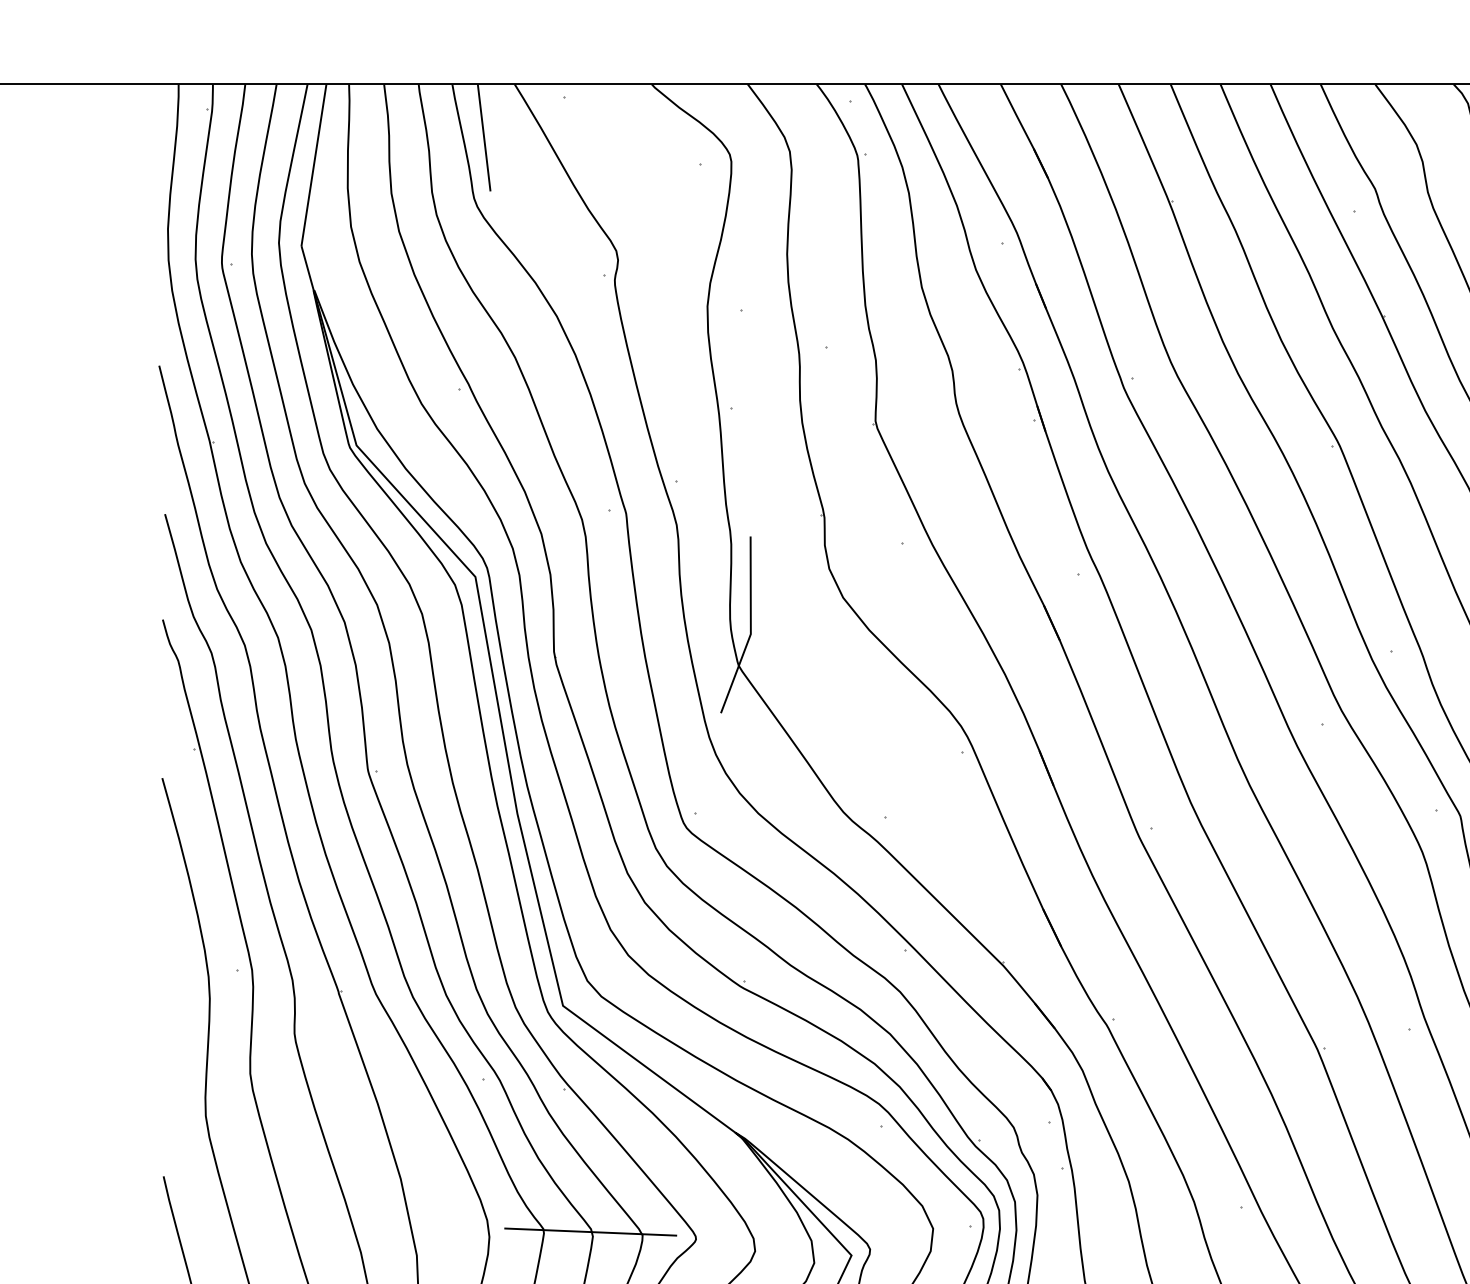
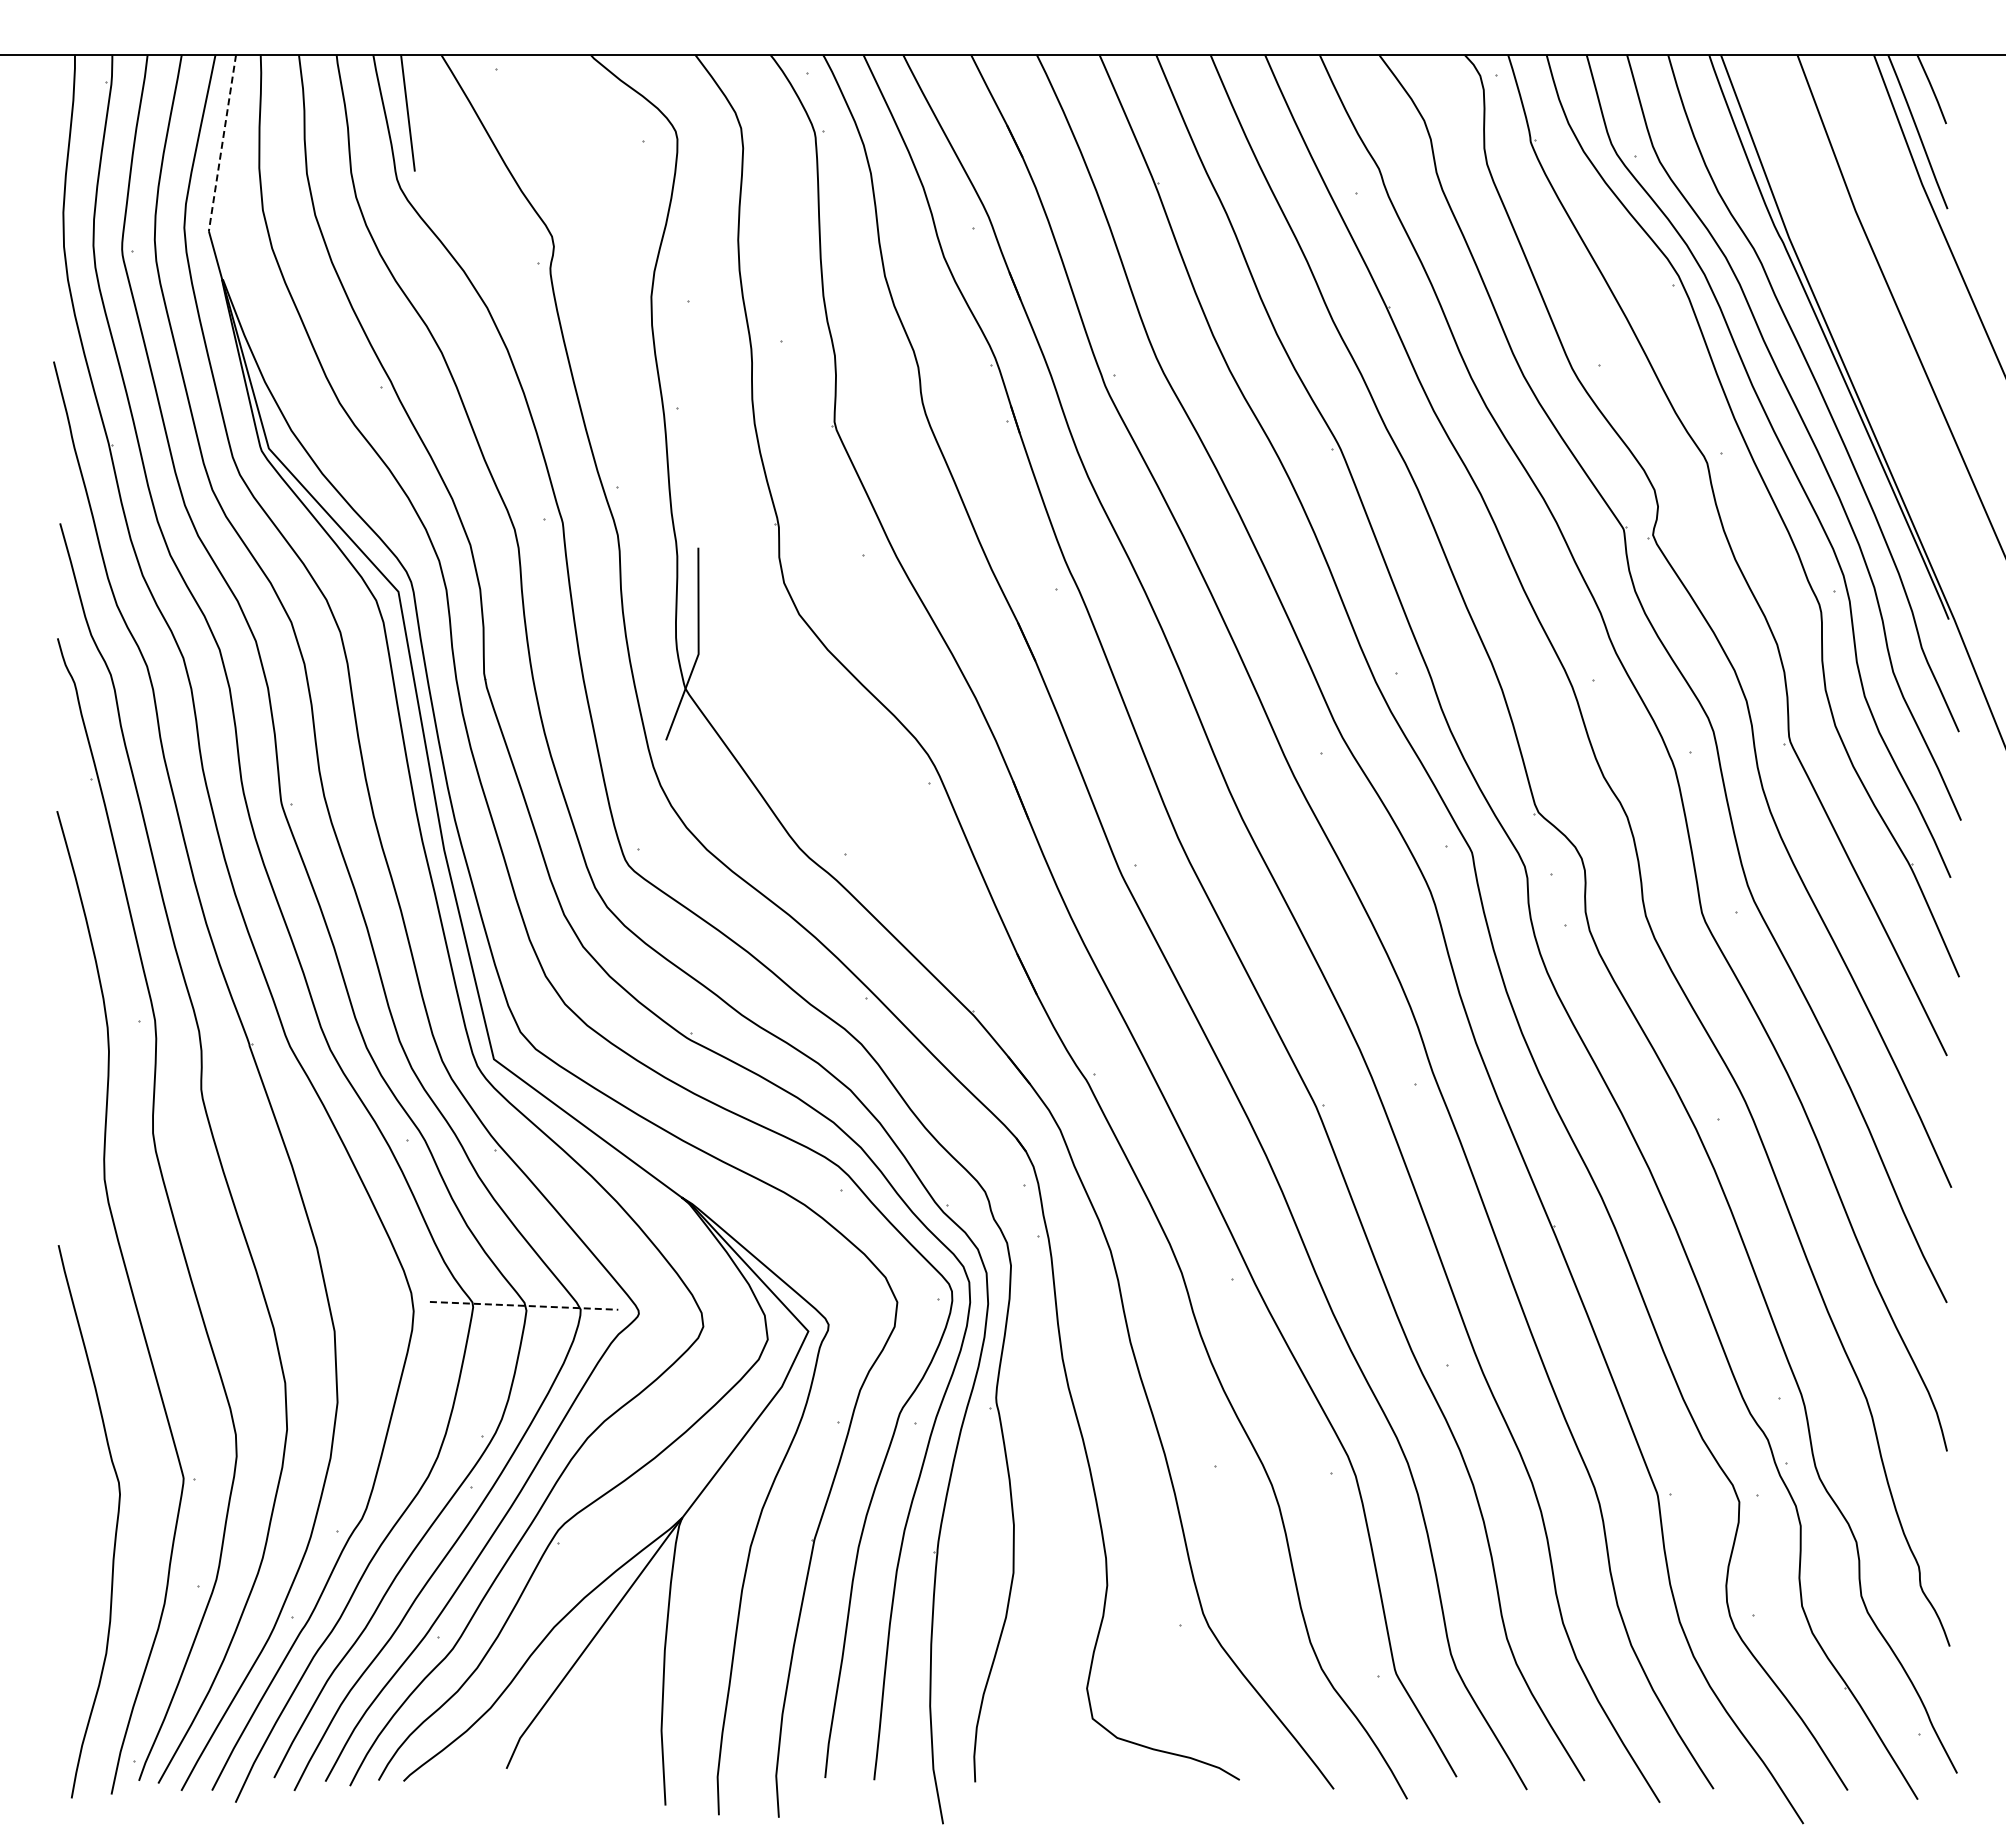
line: (313, 165) -> (222, 143), solid -> dashed
line: (591, 1231) -> (524, 1305), solid -> dashed

